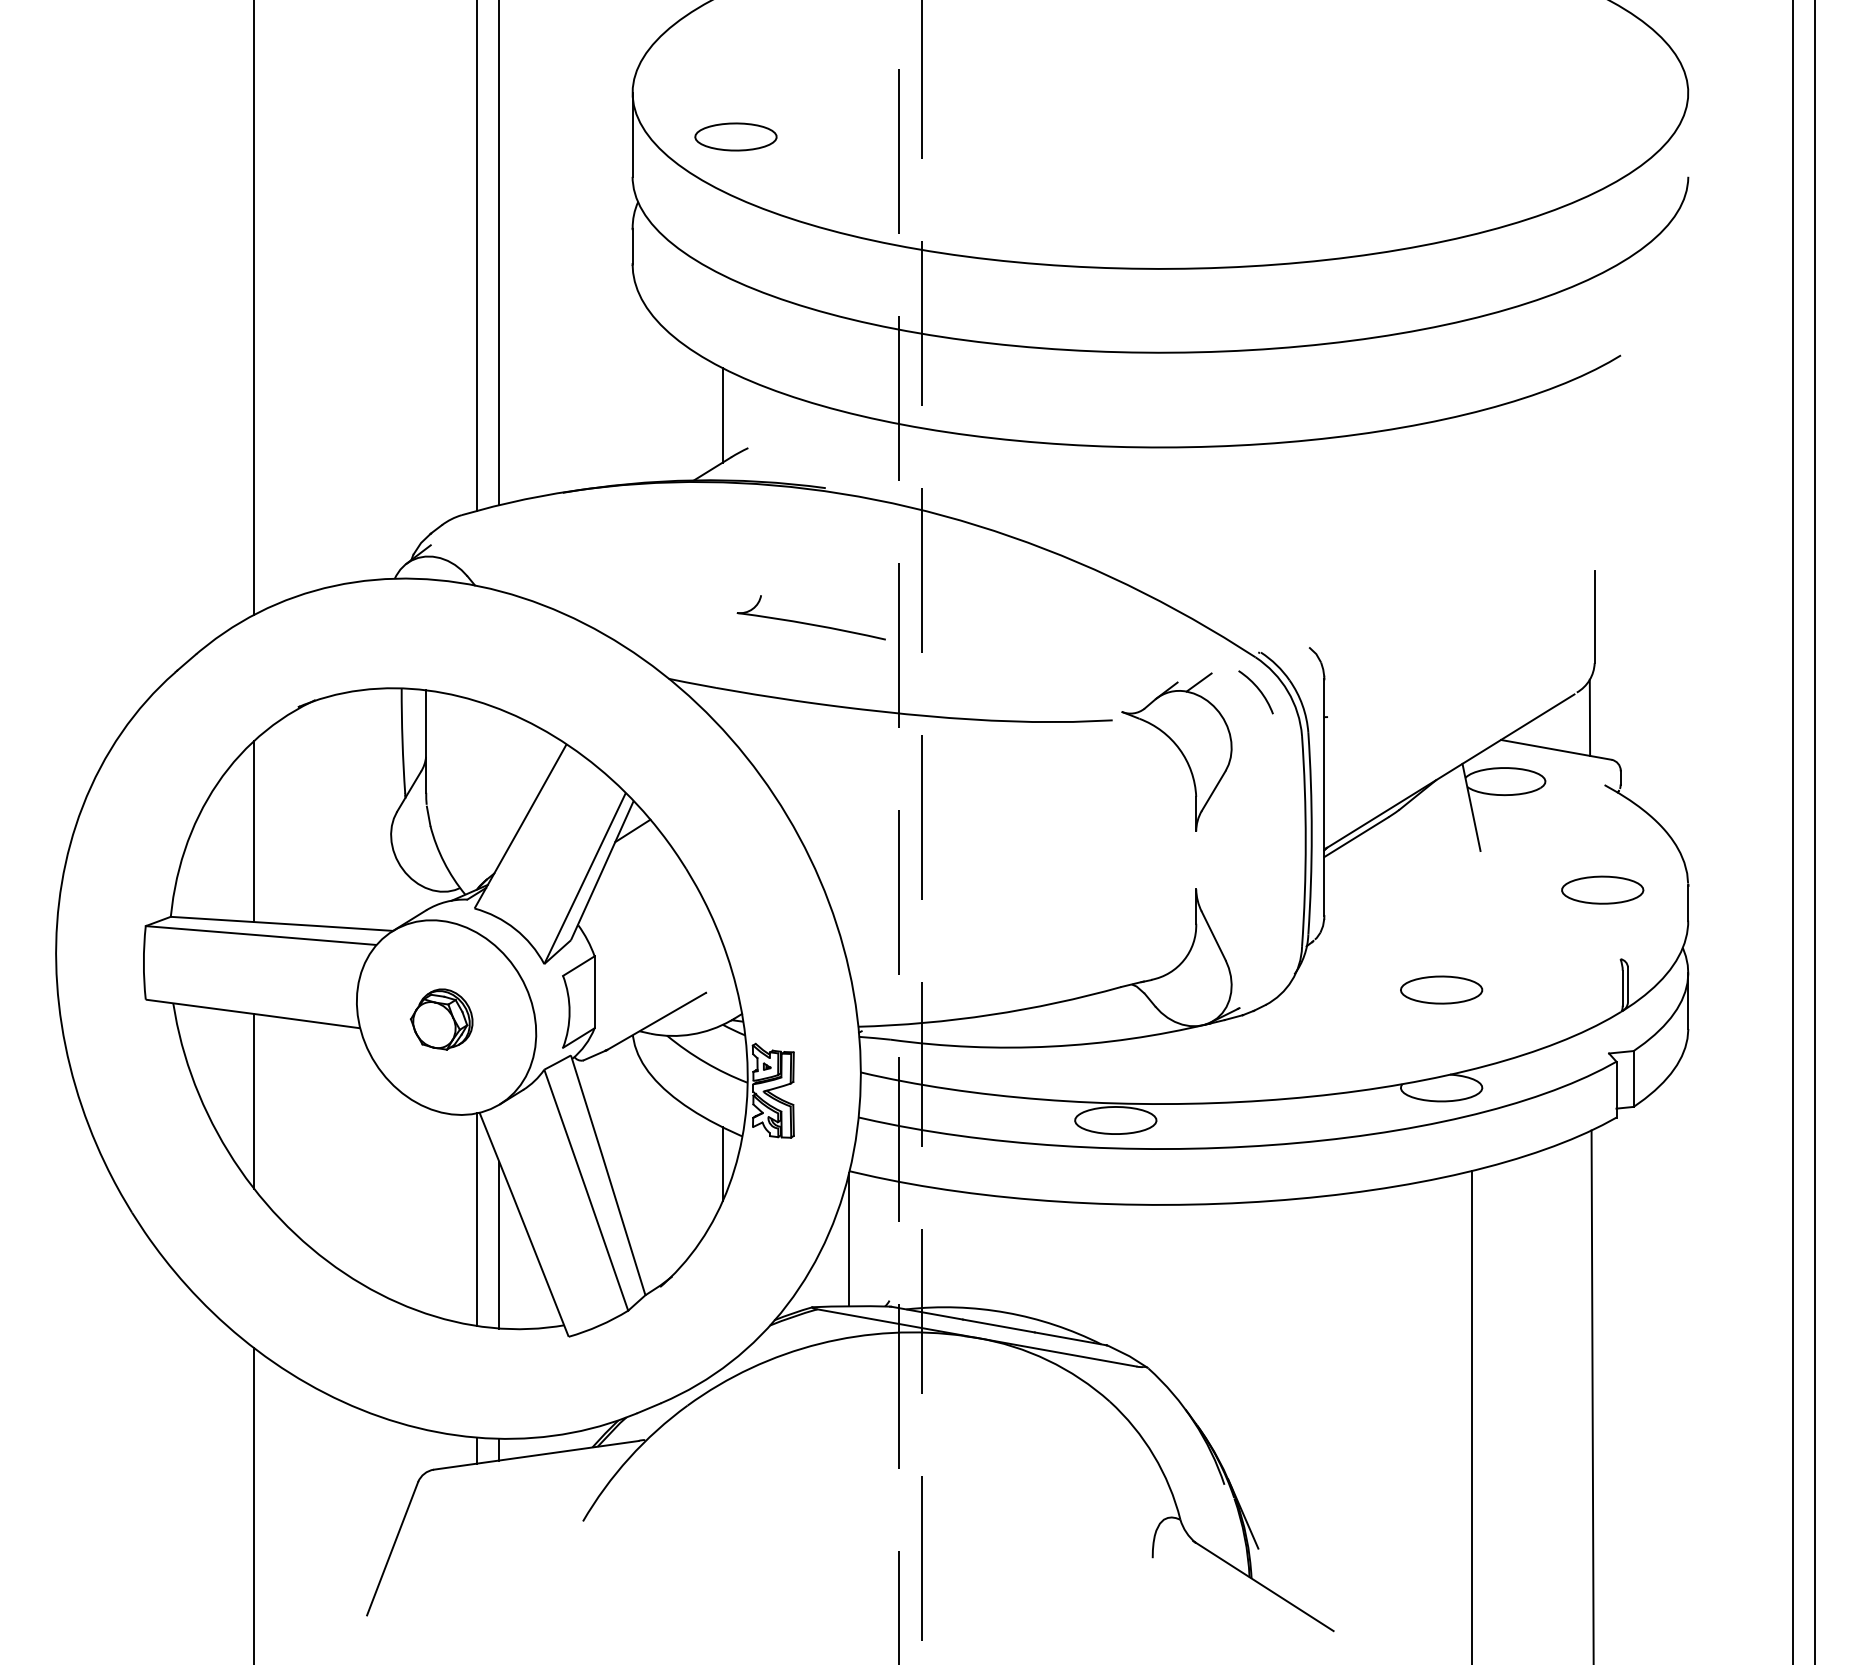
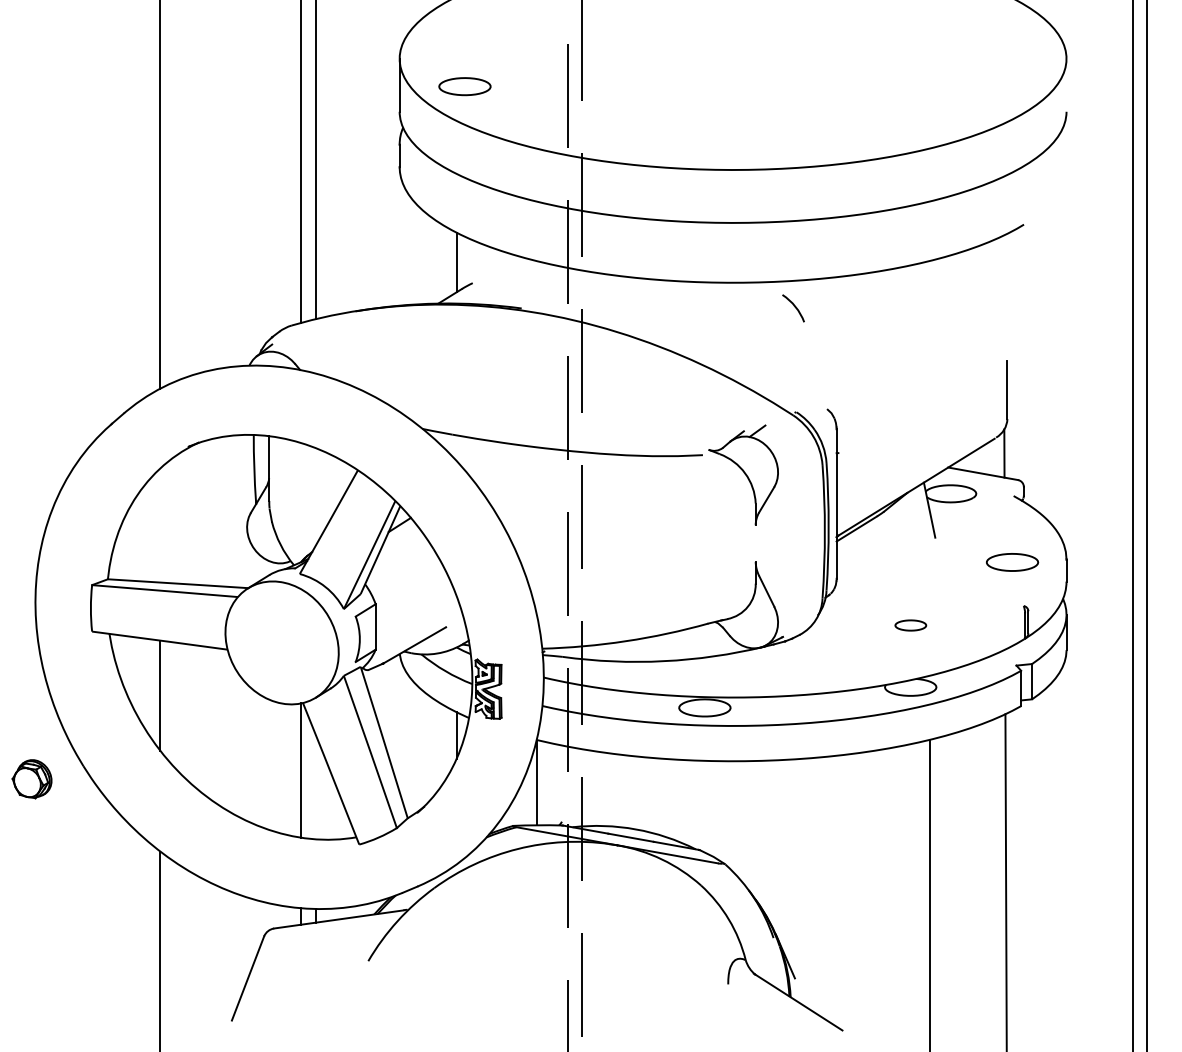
part: (811, 618) -> (512, 390), removed
arc: (1257, 690) -> (794, 307), moved
line: (254, 831) -> (160, 525), removed
part: (1441, 990) -> (910, 625), size x0.6
part: (440, 1020) -> (31, 779), moved
line: (499, 1244) -> (315, 786), removed

